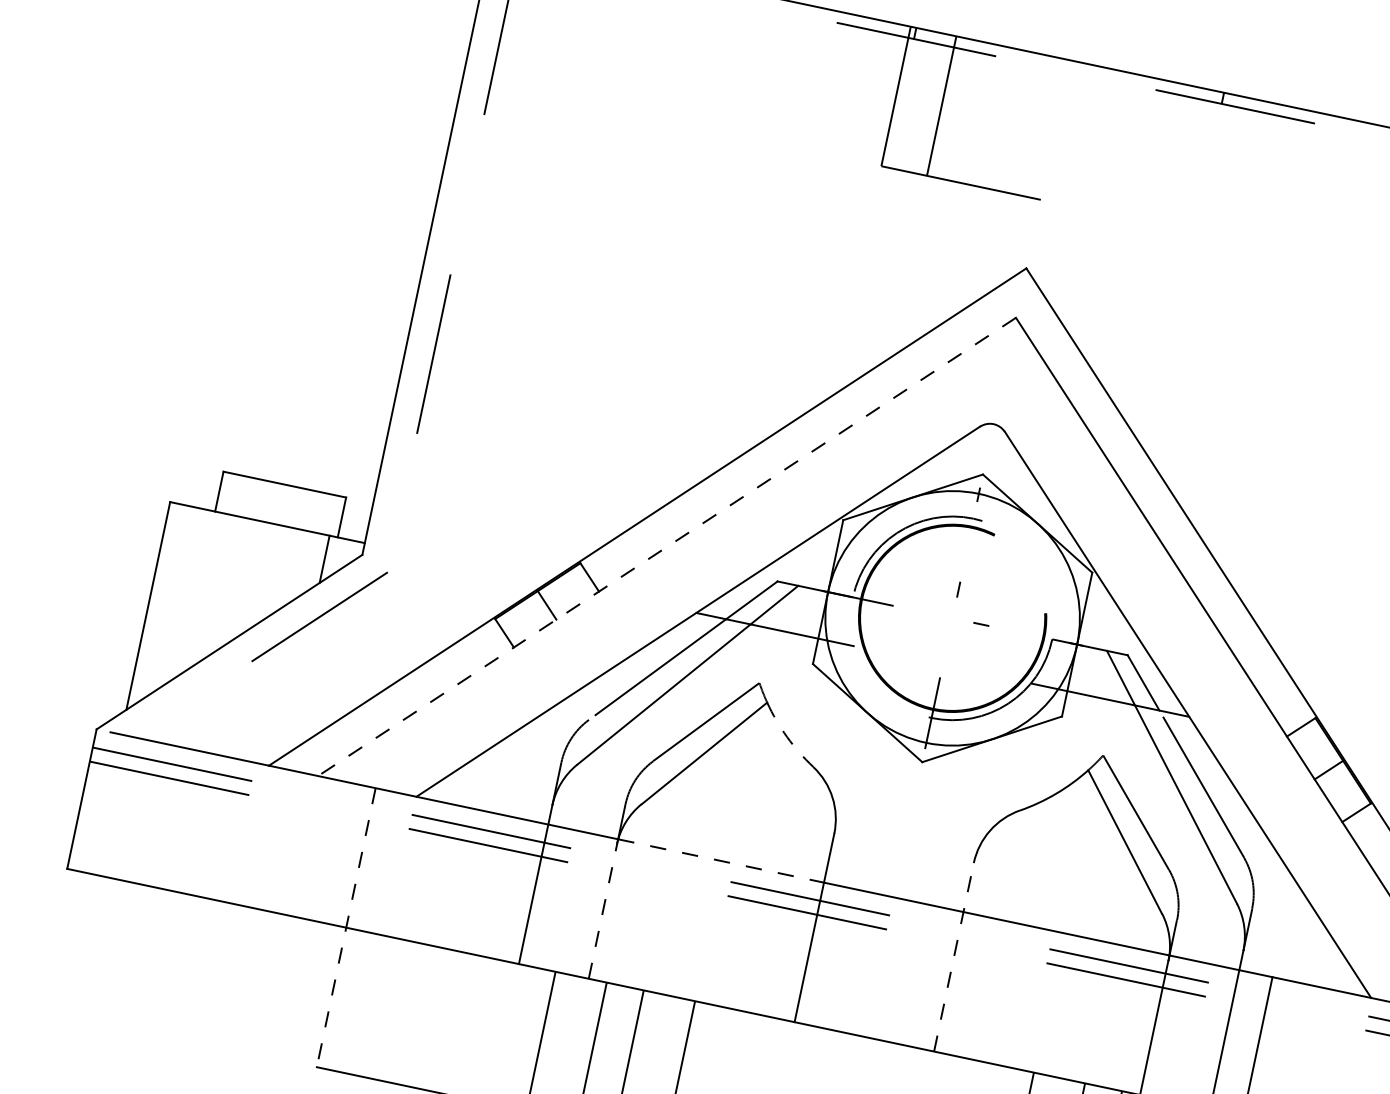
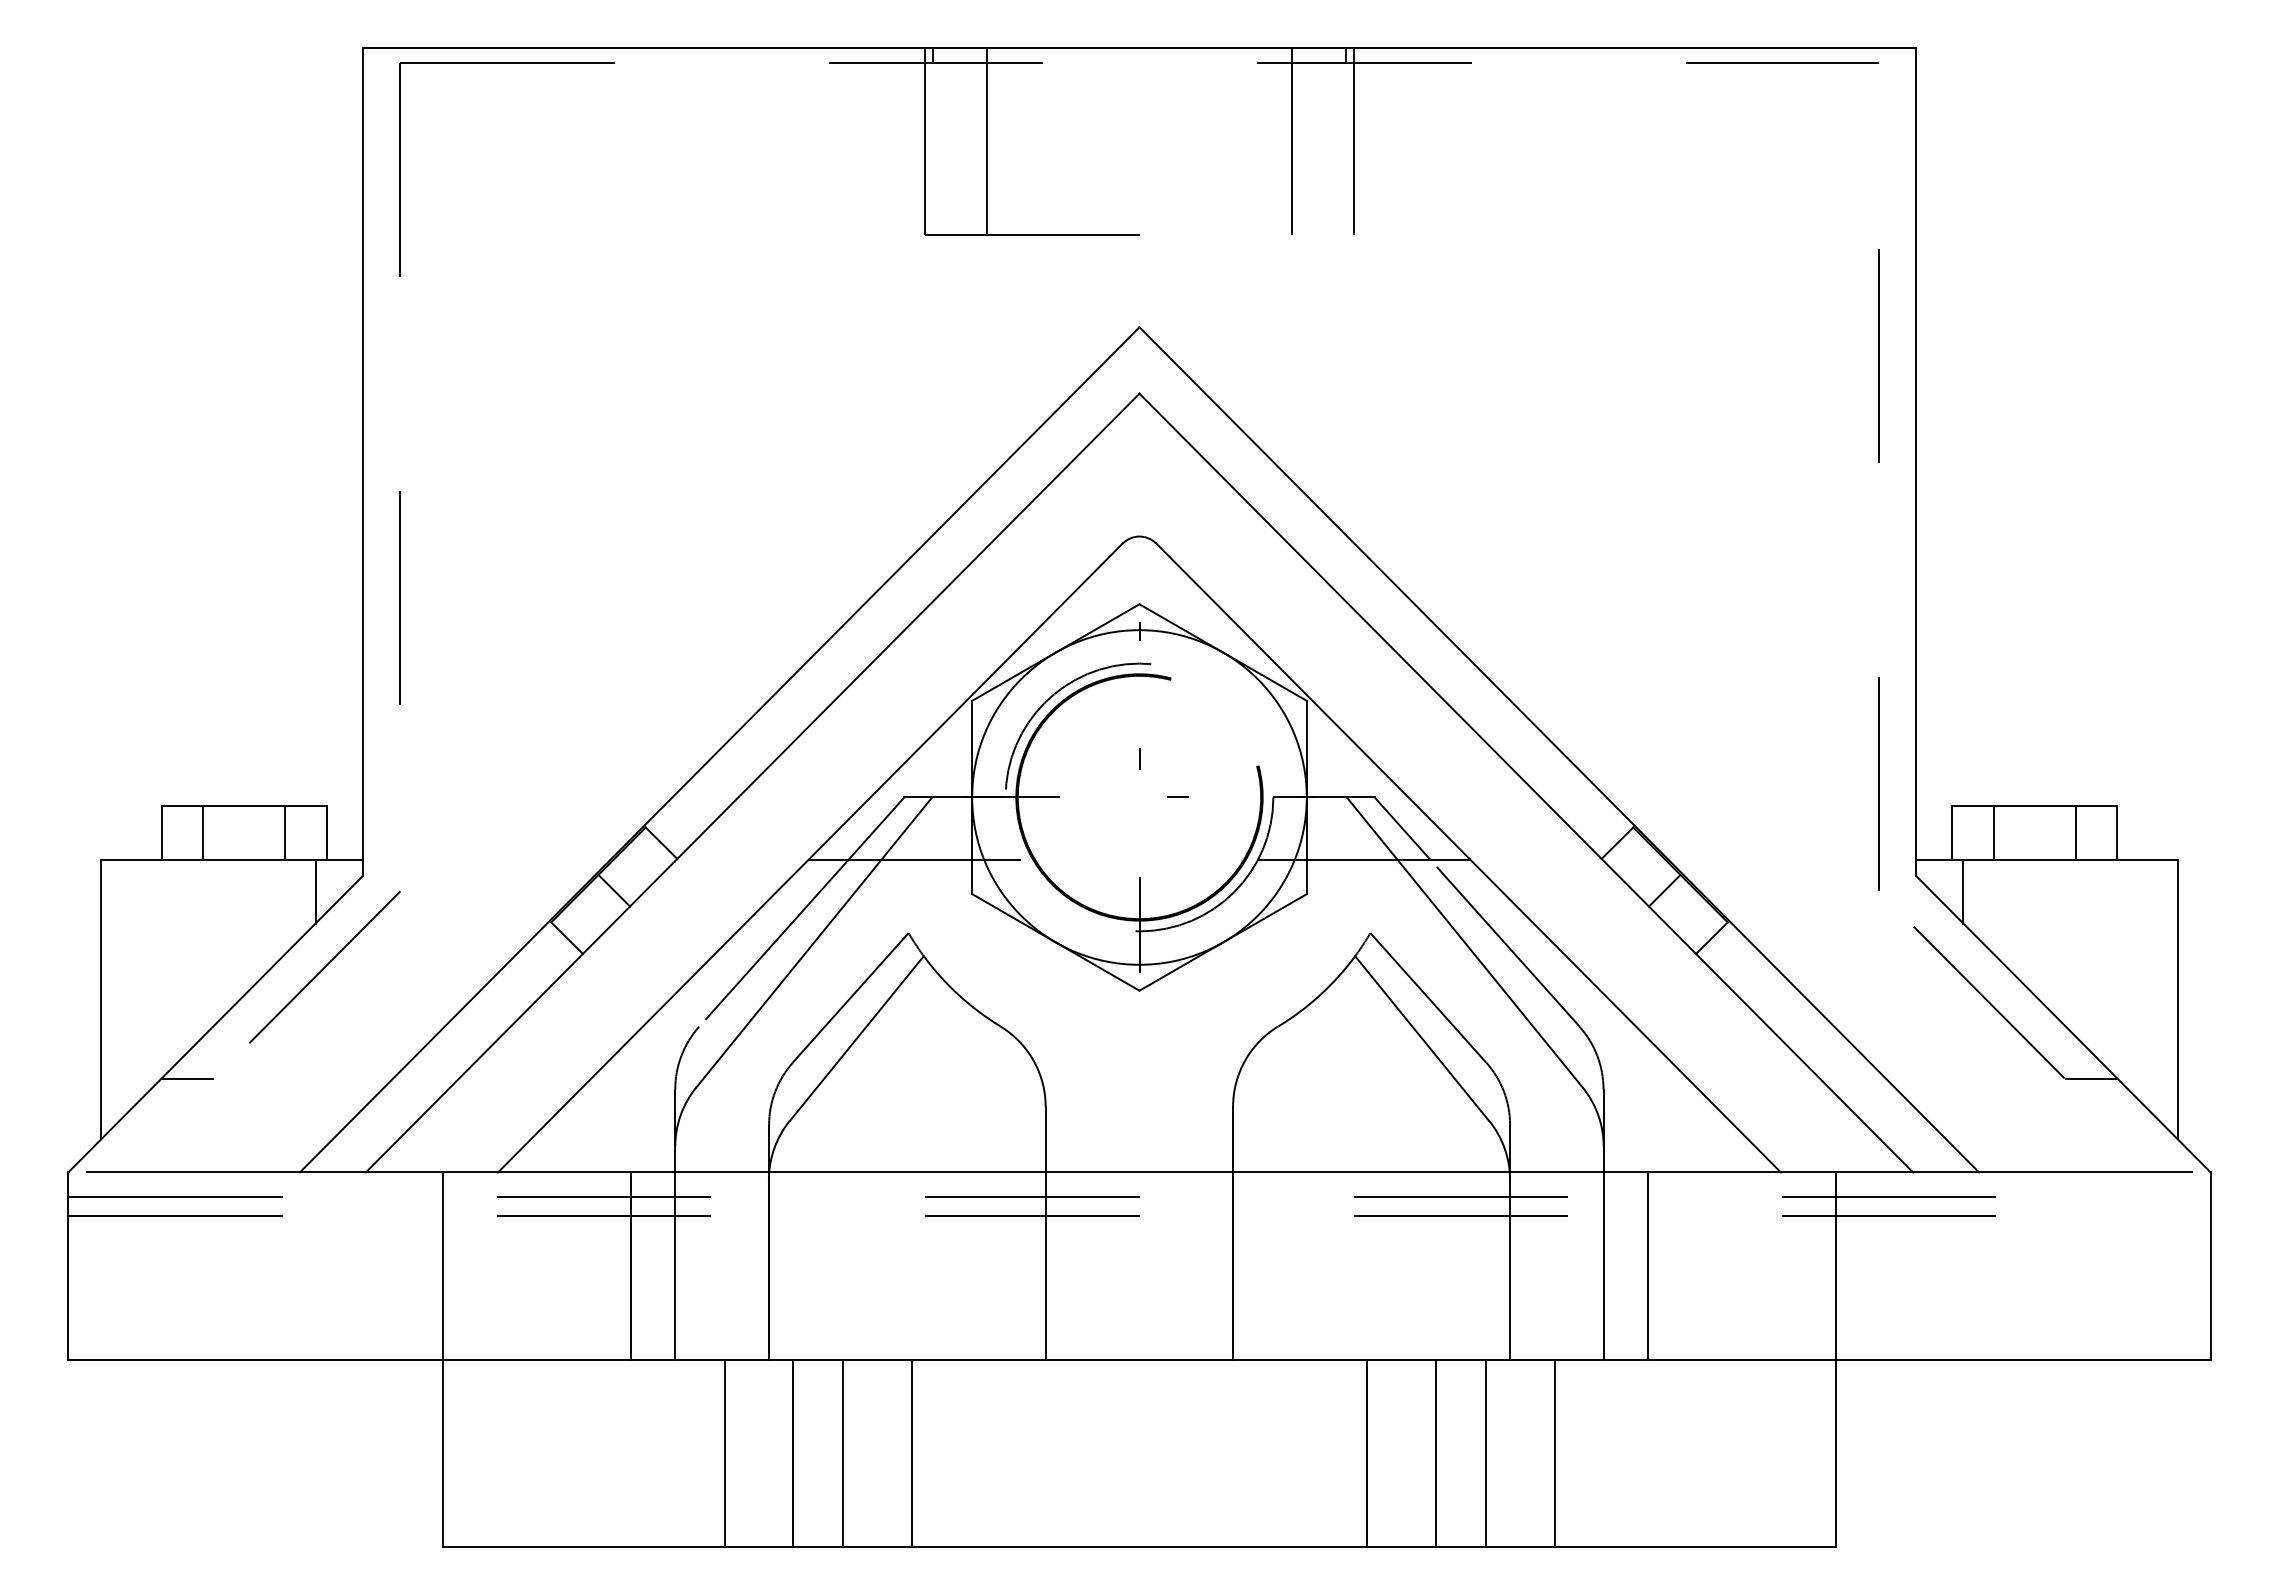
line: (1169, 154) -> (1292, 141), added
line: (1214, 163) -> (1353, 141), added
line: (249, 498) -> (202, 833), added
line: (311, 511) -> (285, 833), added
line: (666, 547) -> (752, 783), dashed -> solid
line: (200, 678) -> (187, 1078), added
arc: (786, 737) -> (958, 995), dashed -> solid
line: (721, 861) -> (907, 1172), dashed -> solid
line: (500, 886) -> (630, 1265), added
line: (603, 911) -> (769, 1269), dashed -> solid
line: (346, 928) -> (443, 1360), dashed -> solid
line: (954, 957) -> (1233, 1233), dashed -> solid

